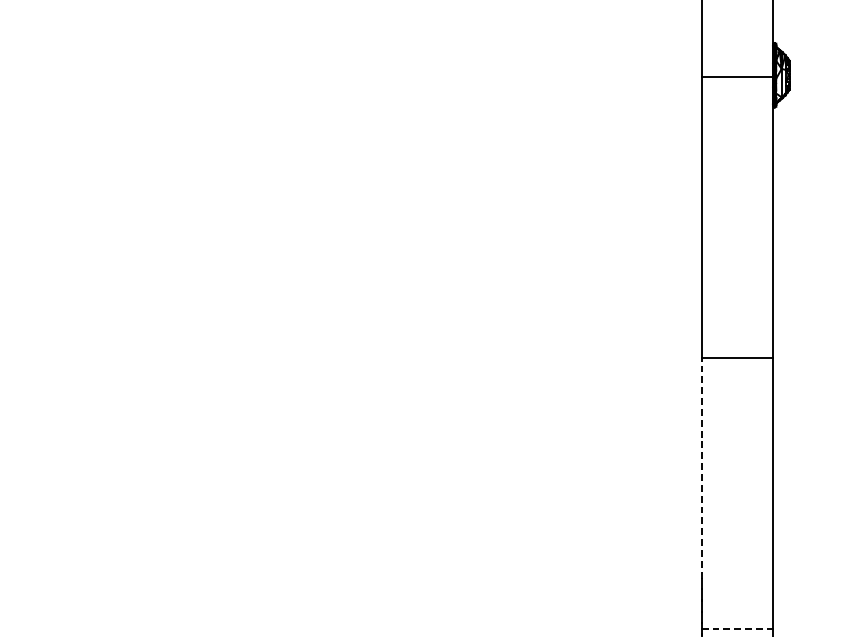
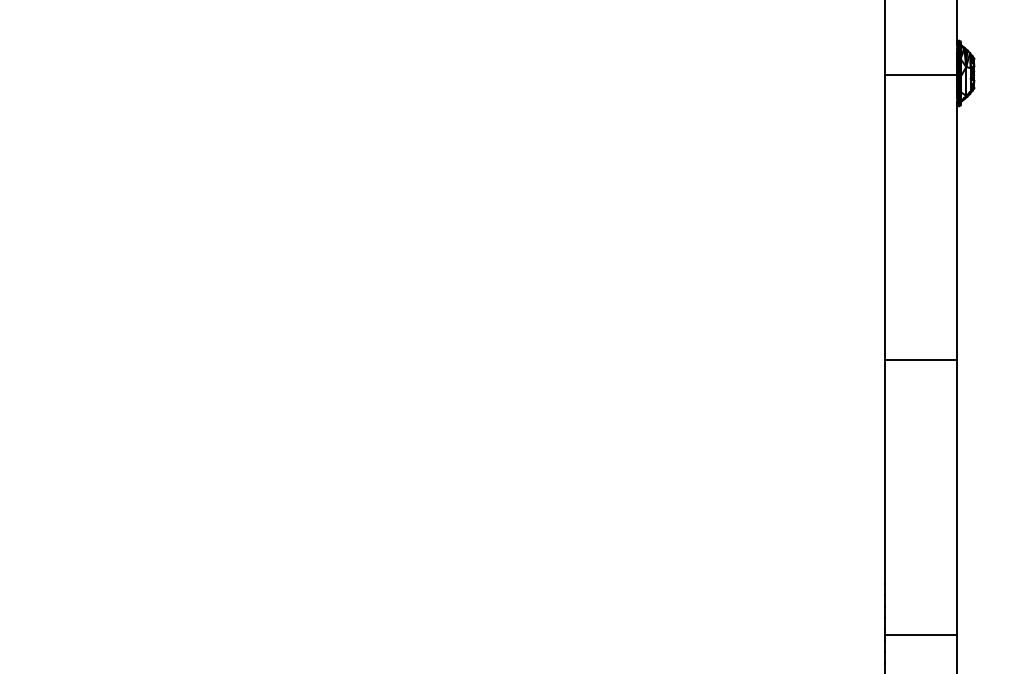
line: (702, 467) -> (885, 471), dashed -> solid
line: (737, 629) -> (921, 635), dashed -> solid

